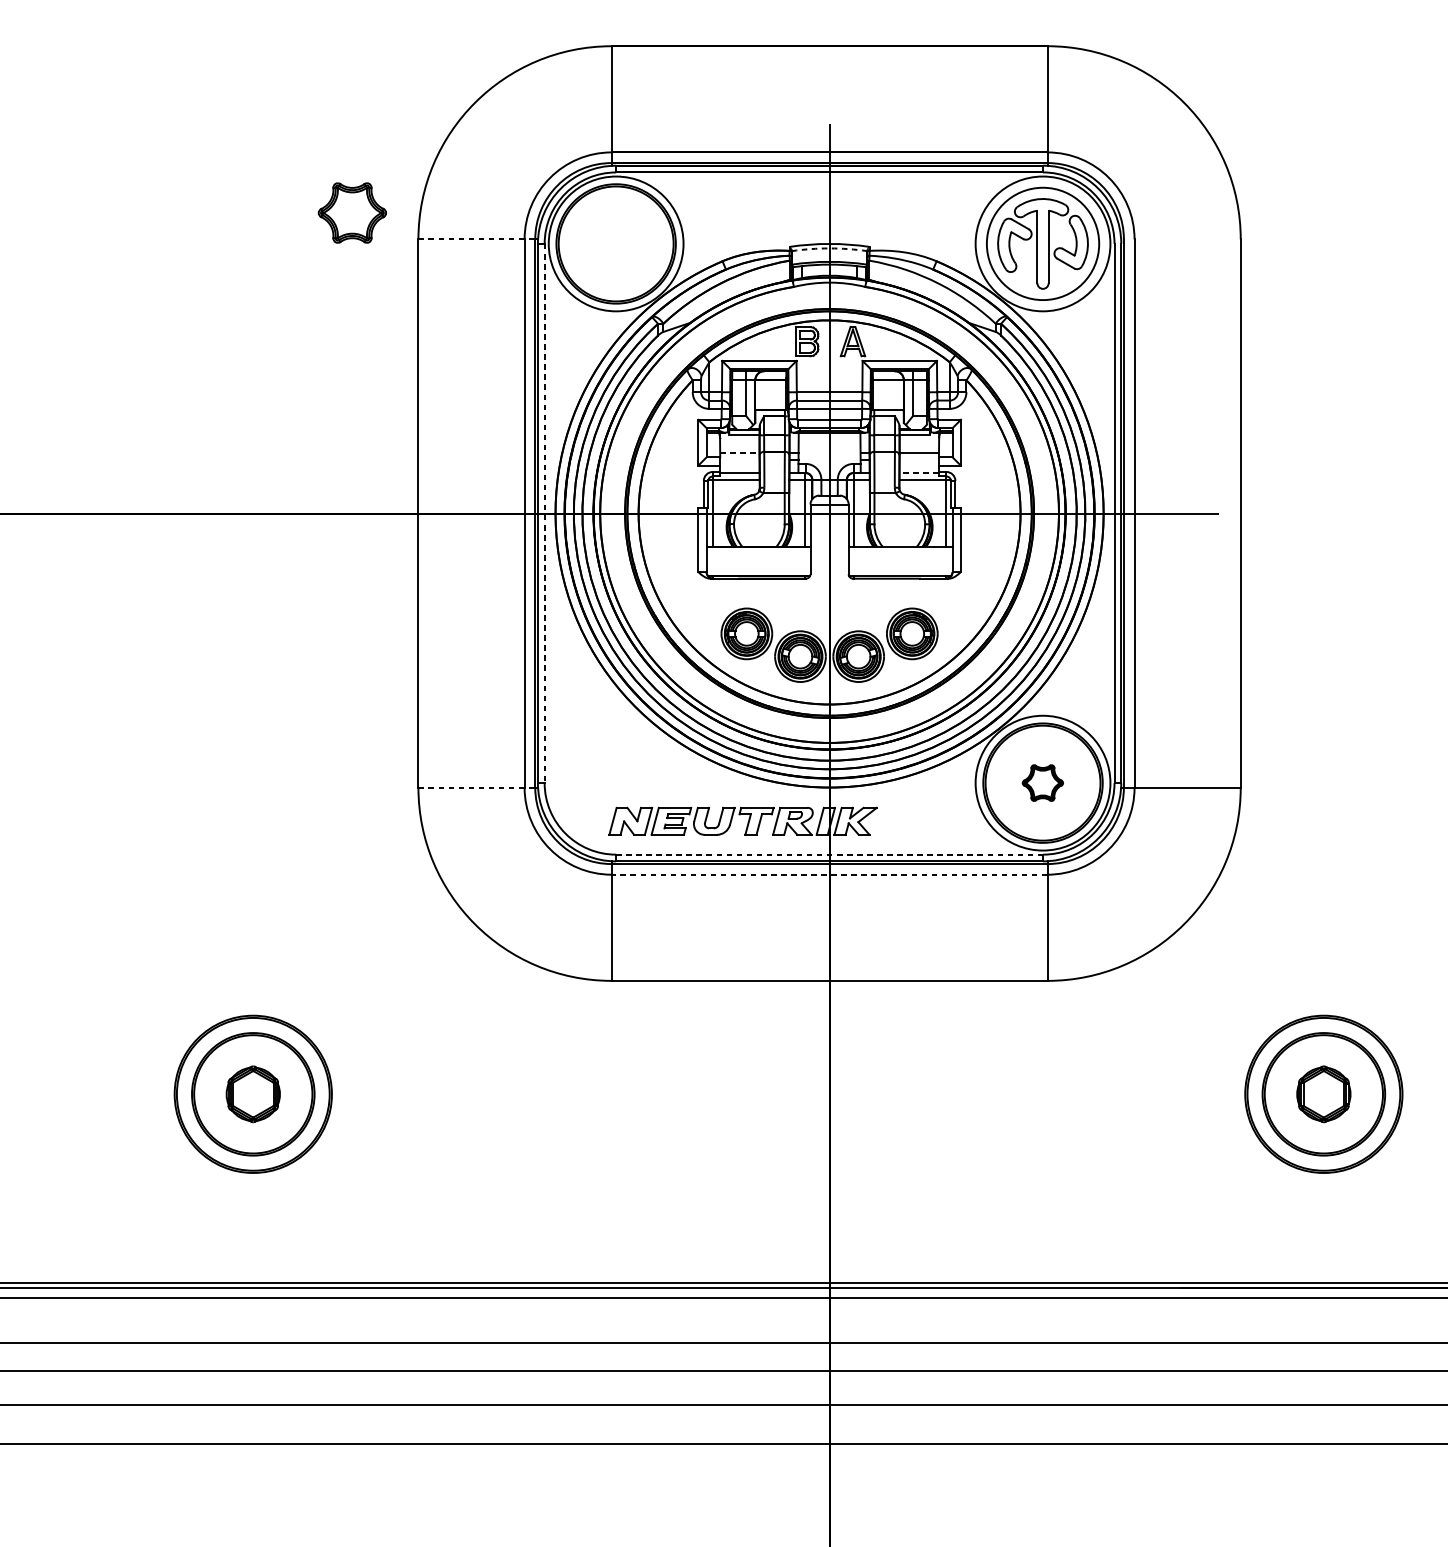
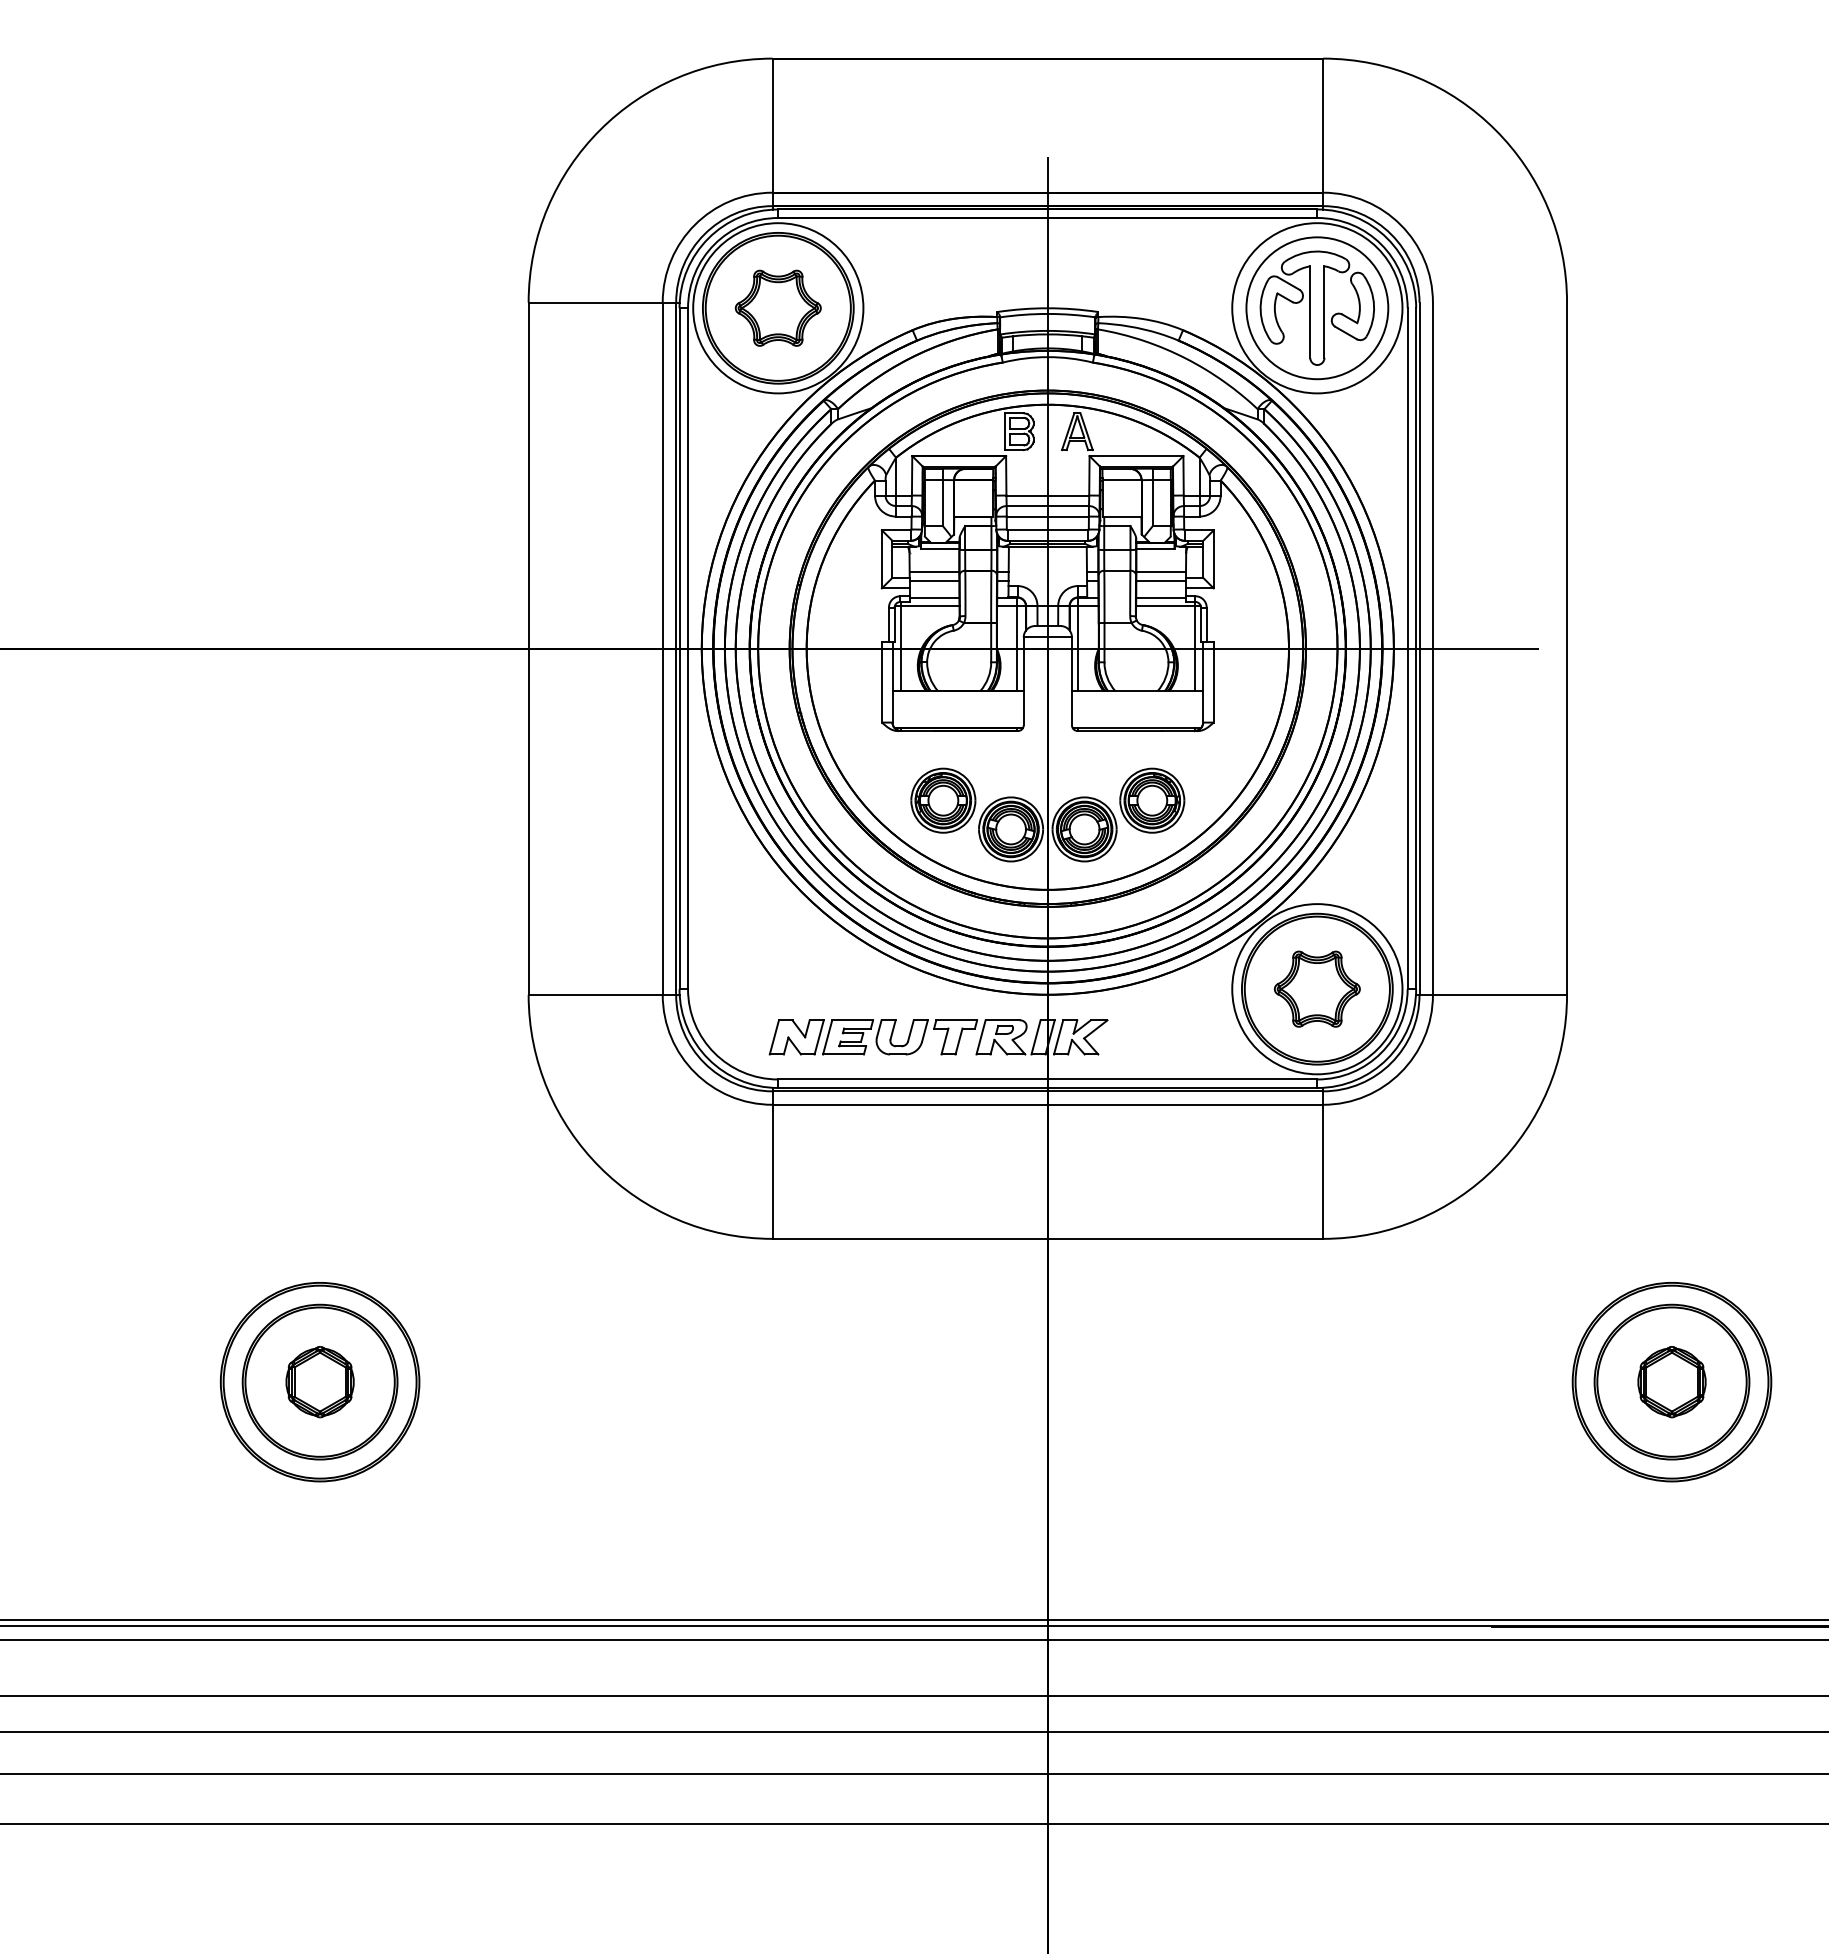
part: (351, 212) -> (777, 307), moved
line: (476, 239) -> (602, 302), dashed -> solid
arc: (829, 248) -> (1047, 313), dashed -> solid
line: (739, 452) -> (934, 571), dashed -> solid
line: (739, 459) -> (934, 580), added
line: (918, 459) -> (1160, 580), added
line: (919, 472) -> (1161, 597), dashed -> solid
line: (545, 514) -> (688, 649), dashed -> solid
part: (1042, 782) -> (1316, 988), size x1.67
line: (476, 787) -> (602, 994), dashed -> solid
line: (829, 854) -> (1047, 1079), dashed -> solid
line: (829, 874) -> (1047, 1104), dashed -> solid

